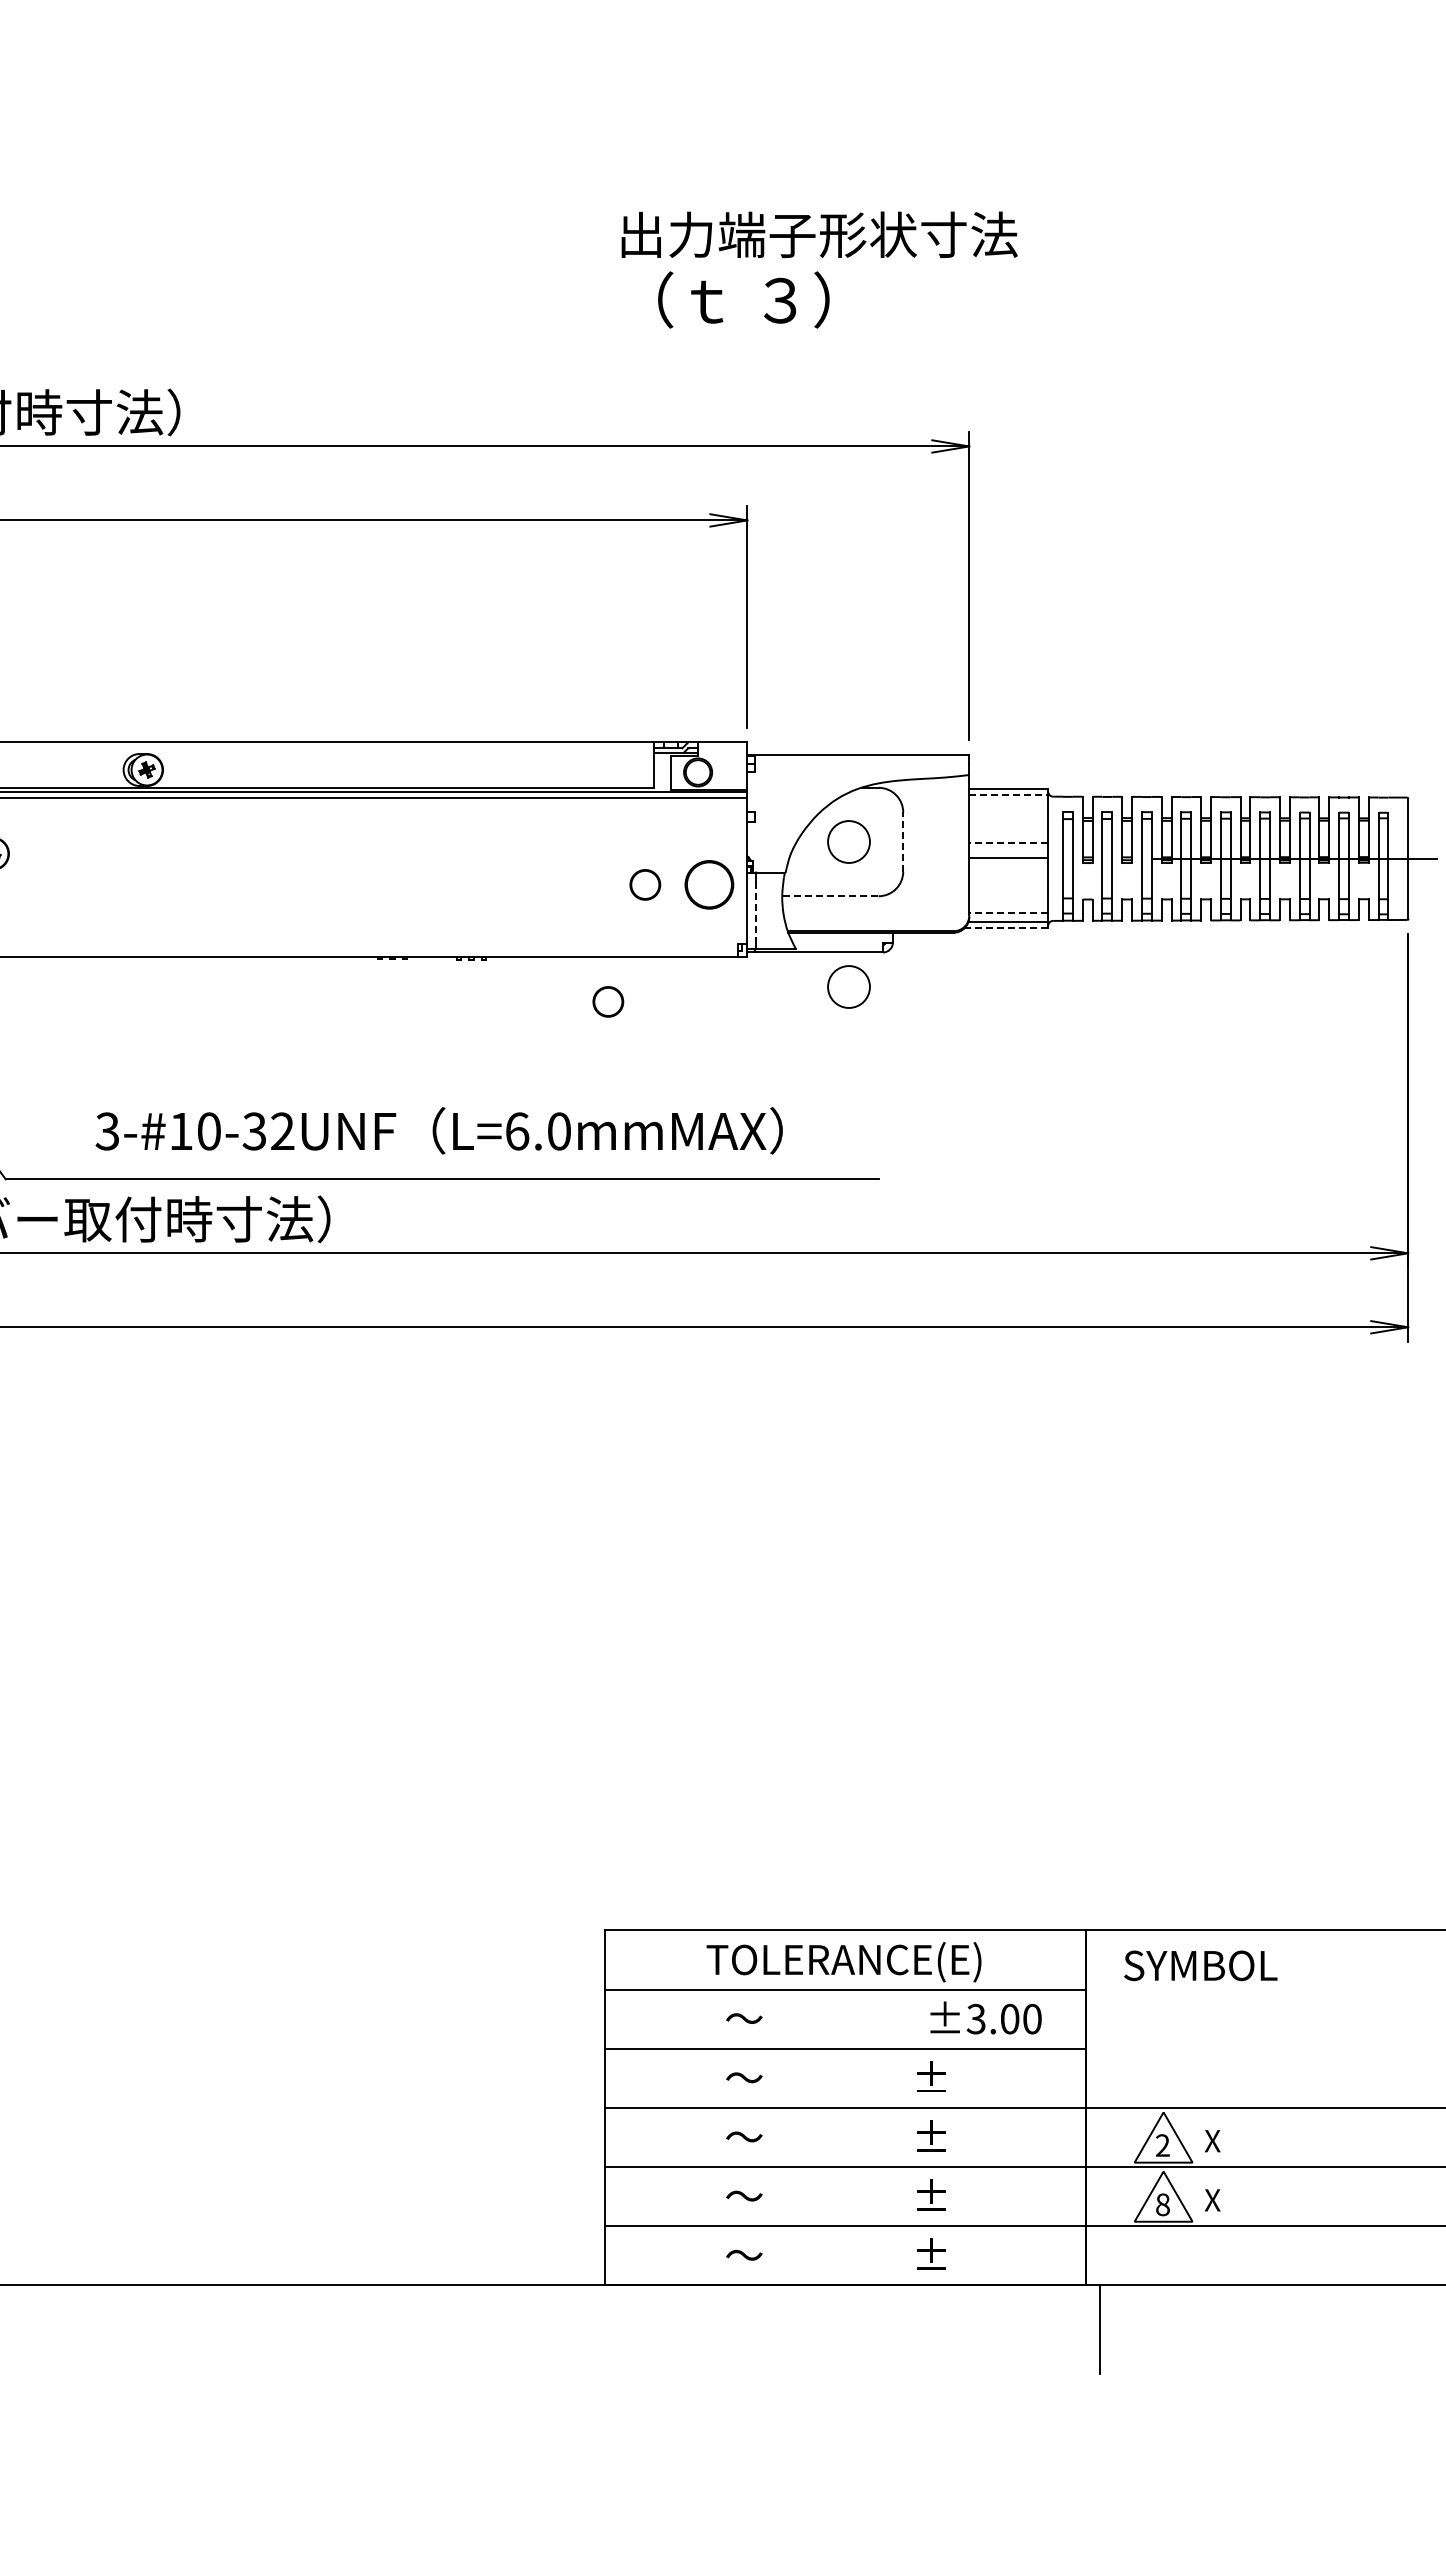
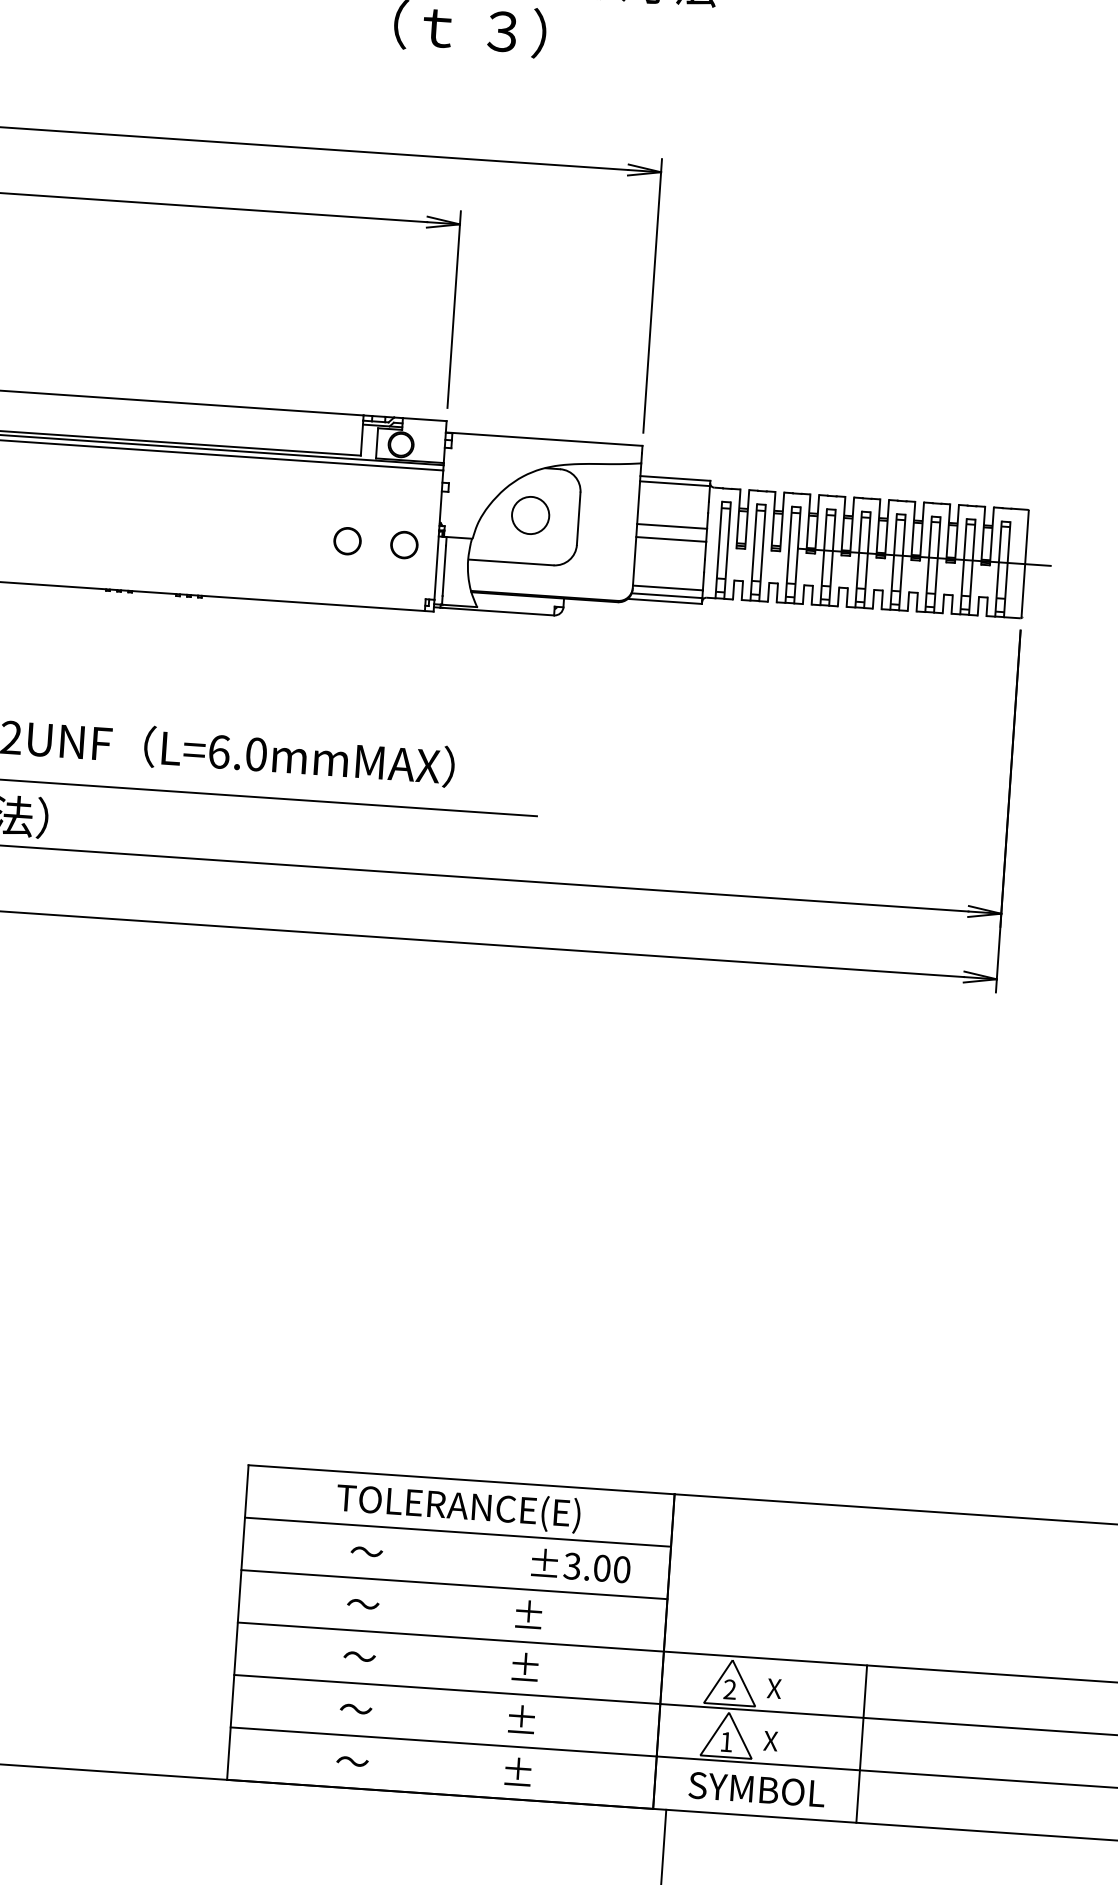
line: (1009, 795) -> (675, 483), dashed -> solid
line: (903, 842) -> (578, 519), dashed -> solid
line: (1008, 843) -> (671, 526), dashed -> solid
part: (709, 884) -> (404, 544), size x0.62
line: (830, 896) -> (510, 562), dashed -> solid
line: (756, 911) -> (444, 571), dashed -> solid
line: (1008, 912) -> (667, 587), dashed -> solid
line: (1006, 928) -> (664, 601), dashed -> solid
circle: (848, 986) -> (521, 643), removed
part: (608, 1001) -> (307, 642), removed
text: (1200, 1965) -> (756, 1789), moved
line: (1314, 2196) -> (861, 1743), added
text: (1162, 2204) -> (726, 1741), 8 -> 1

